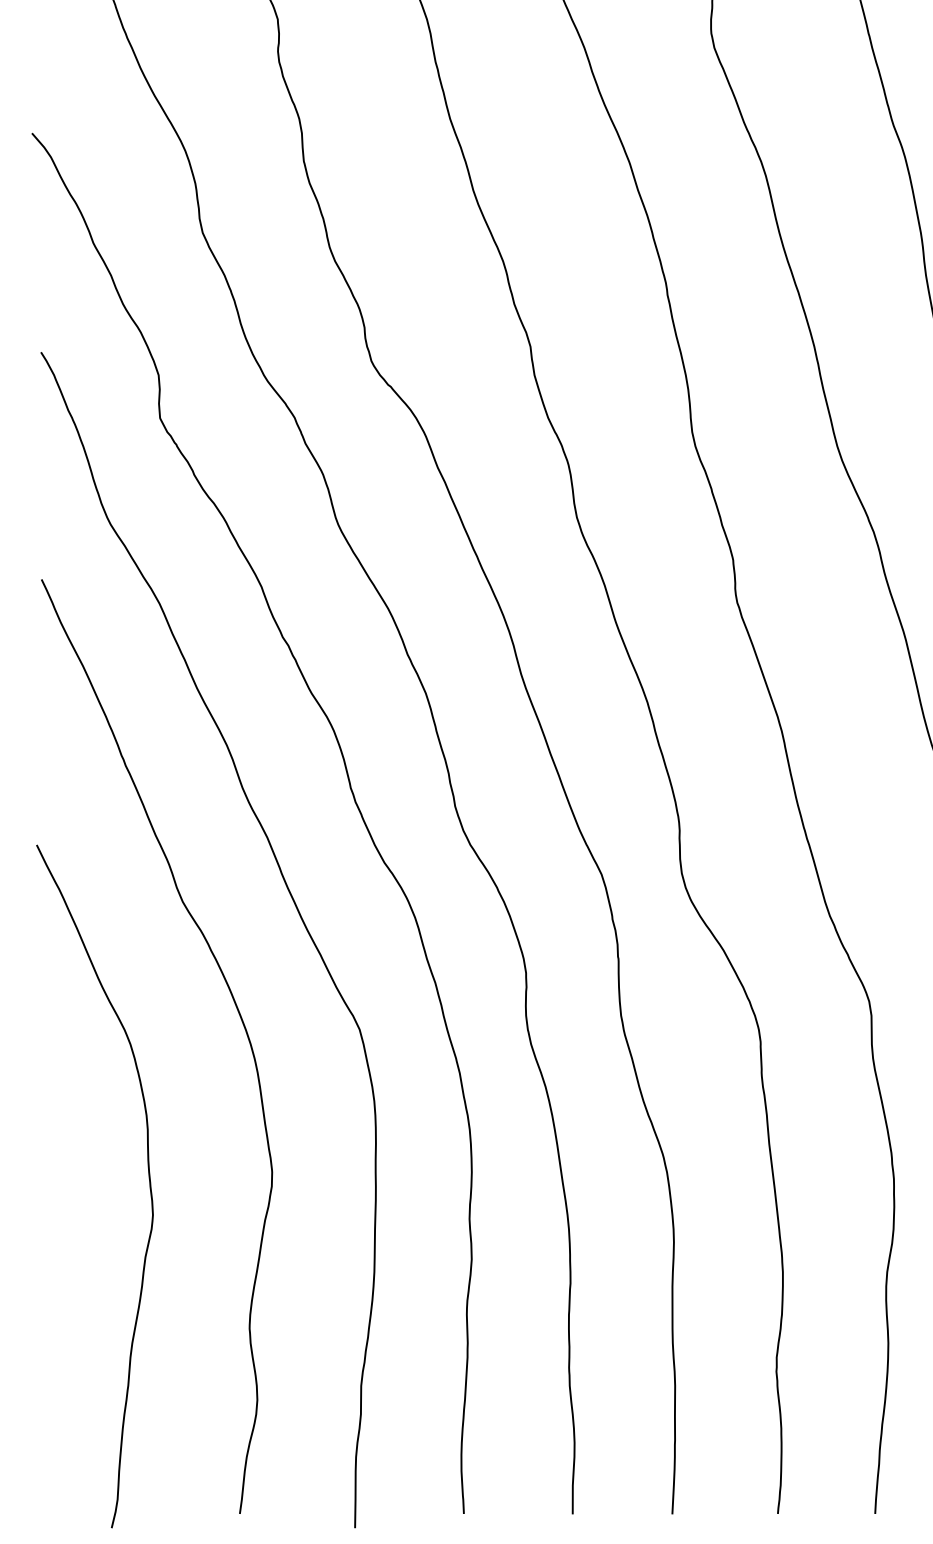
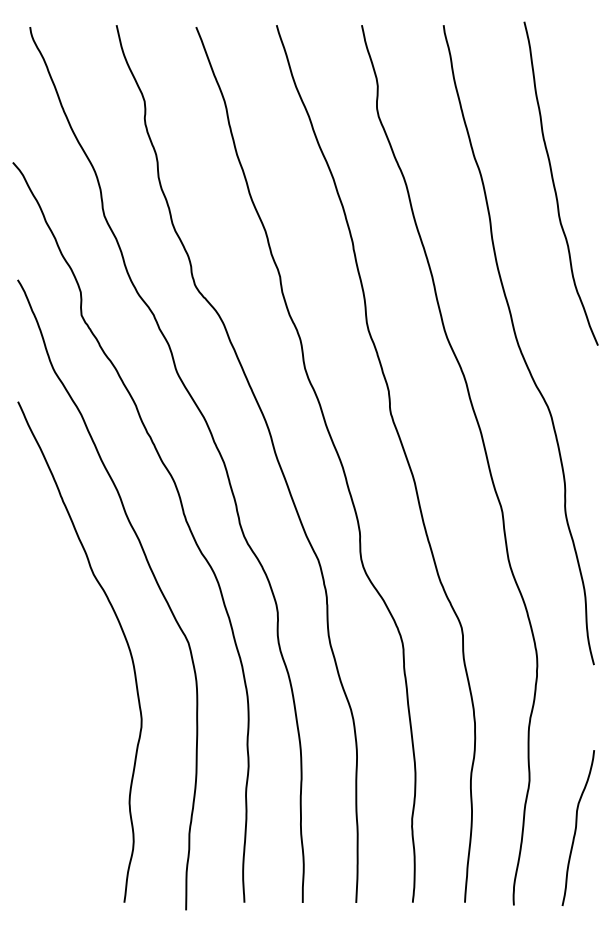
curve: (146, 1174) -> (74, 720), removed

